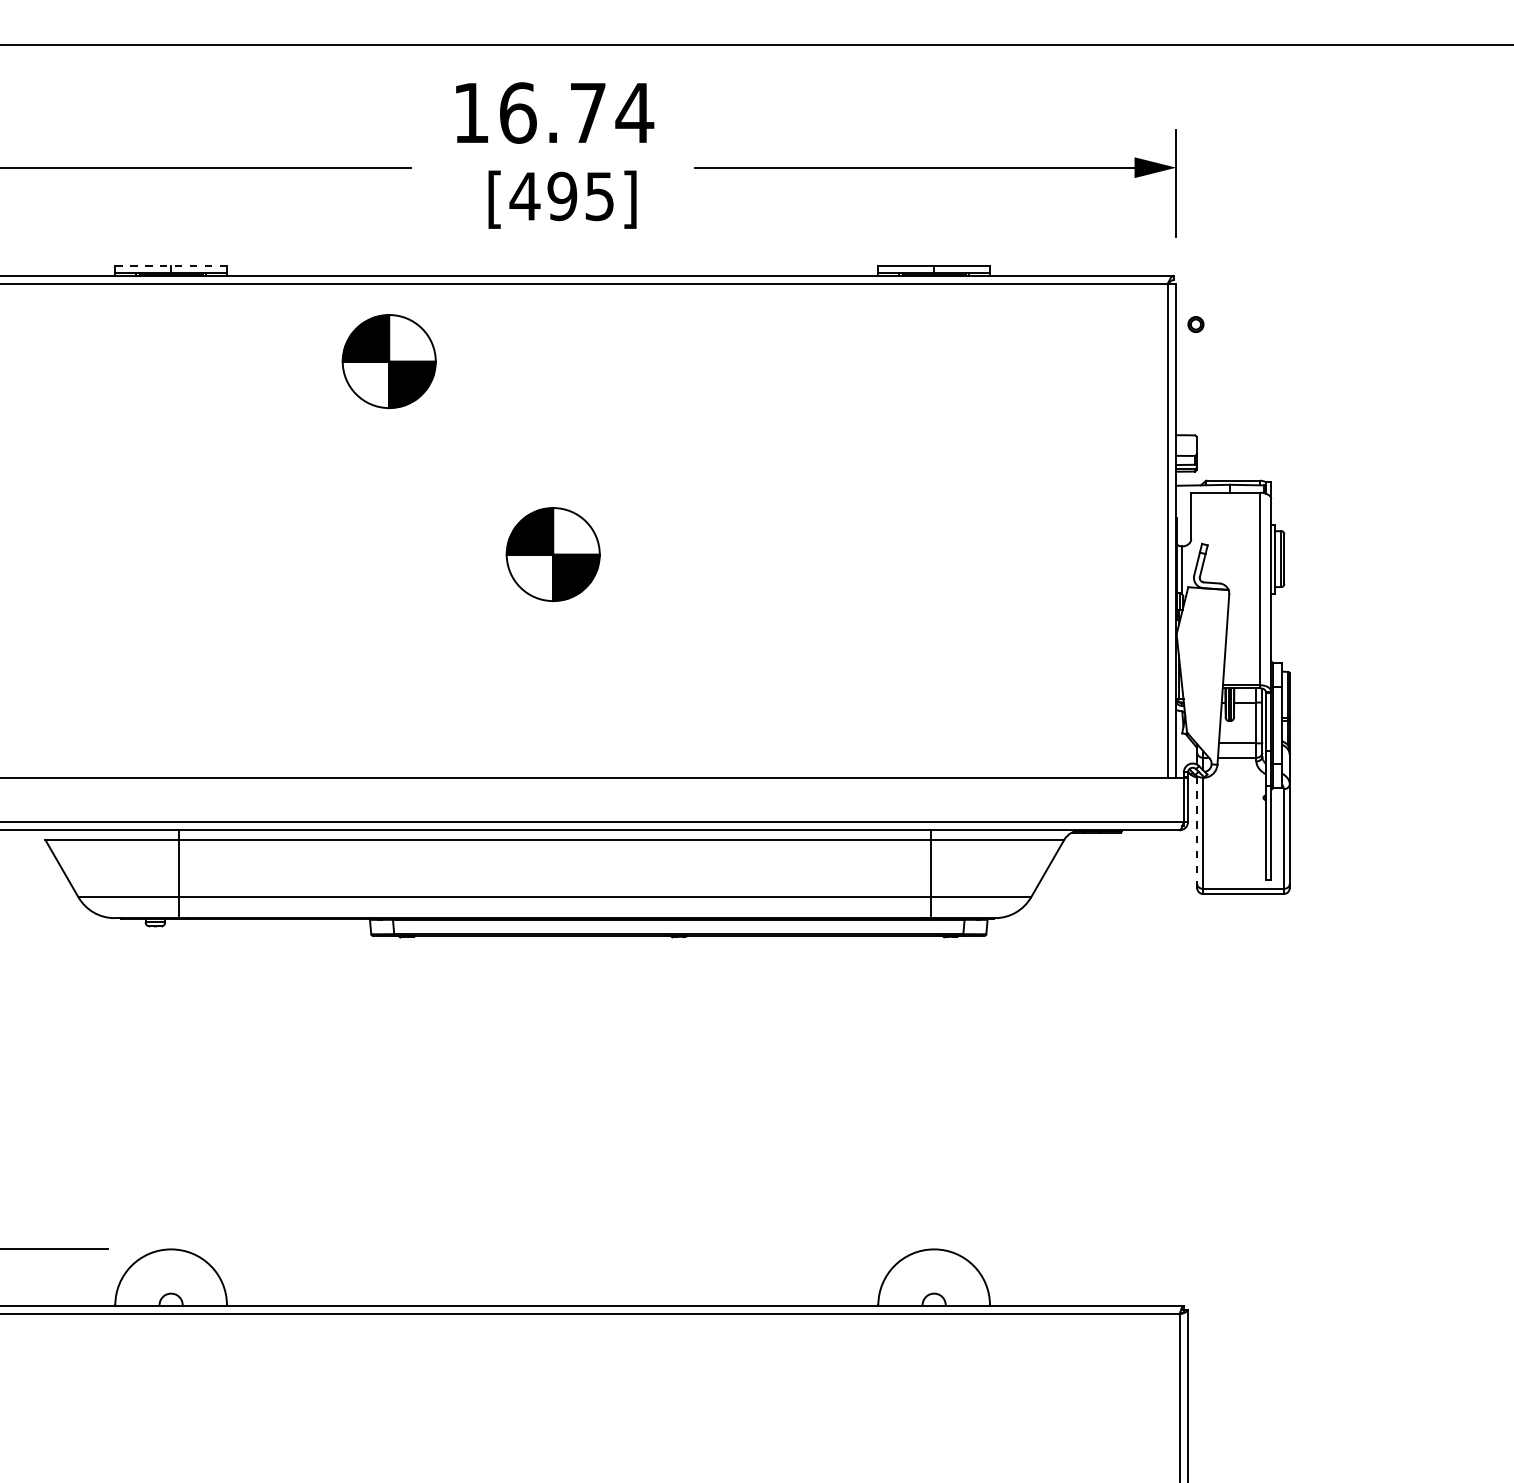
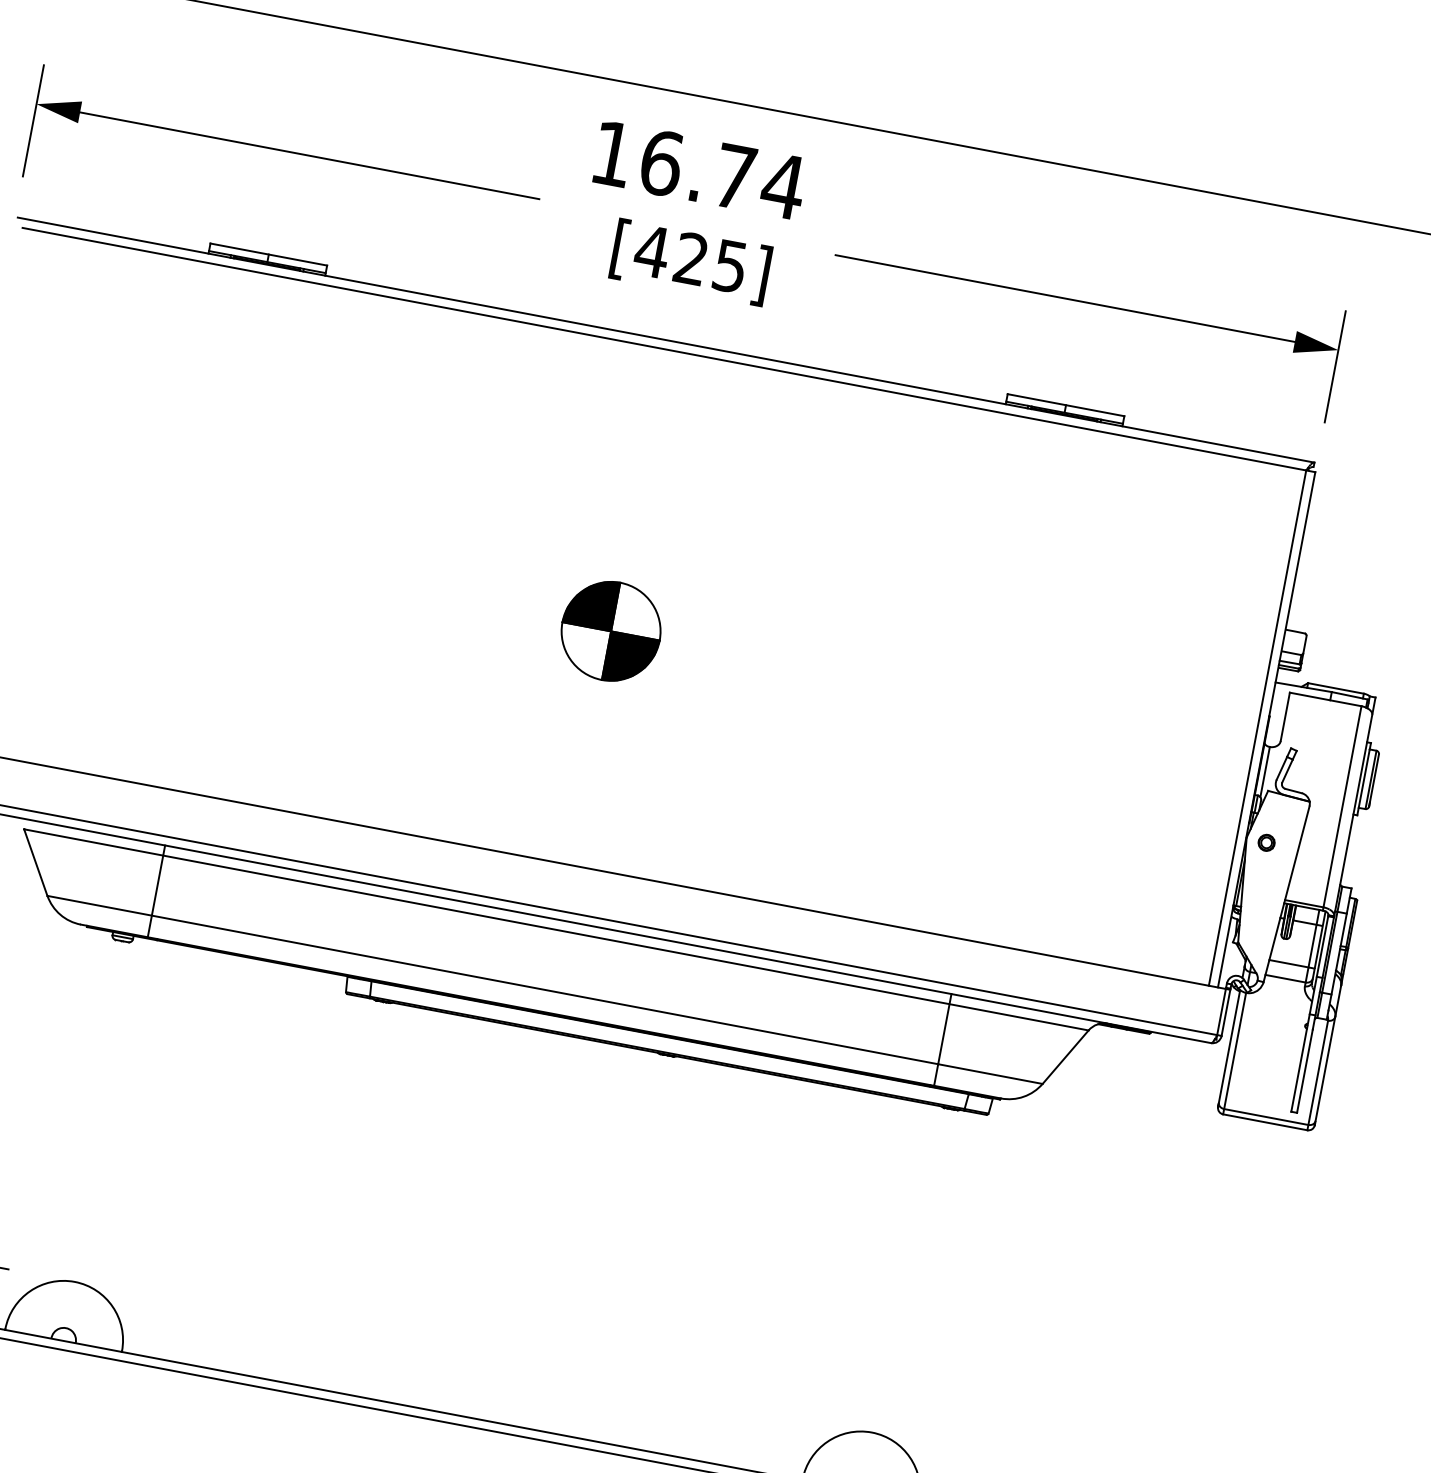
text: (562, 196) -> (691, 259), [495] -> [425]
line: (171, 266) -> (269, 255), dashed -> solid
part: (1195, 324) -> (1266, 842), moved
part: (388, 361) -> (477, 397), removed
line: (1197, 832) -> (1229, 1048), dashed -> solid

